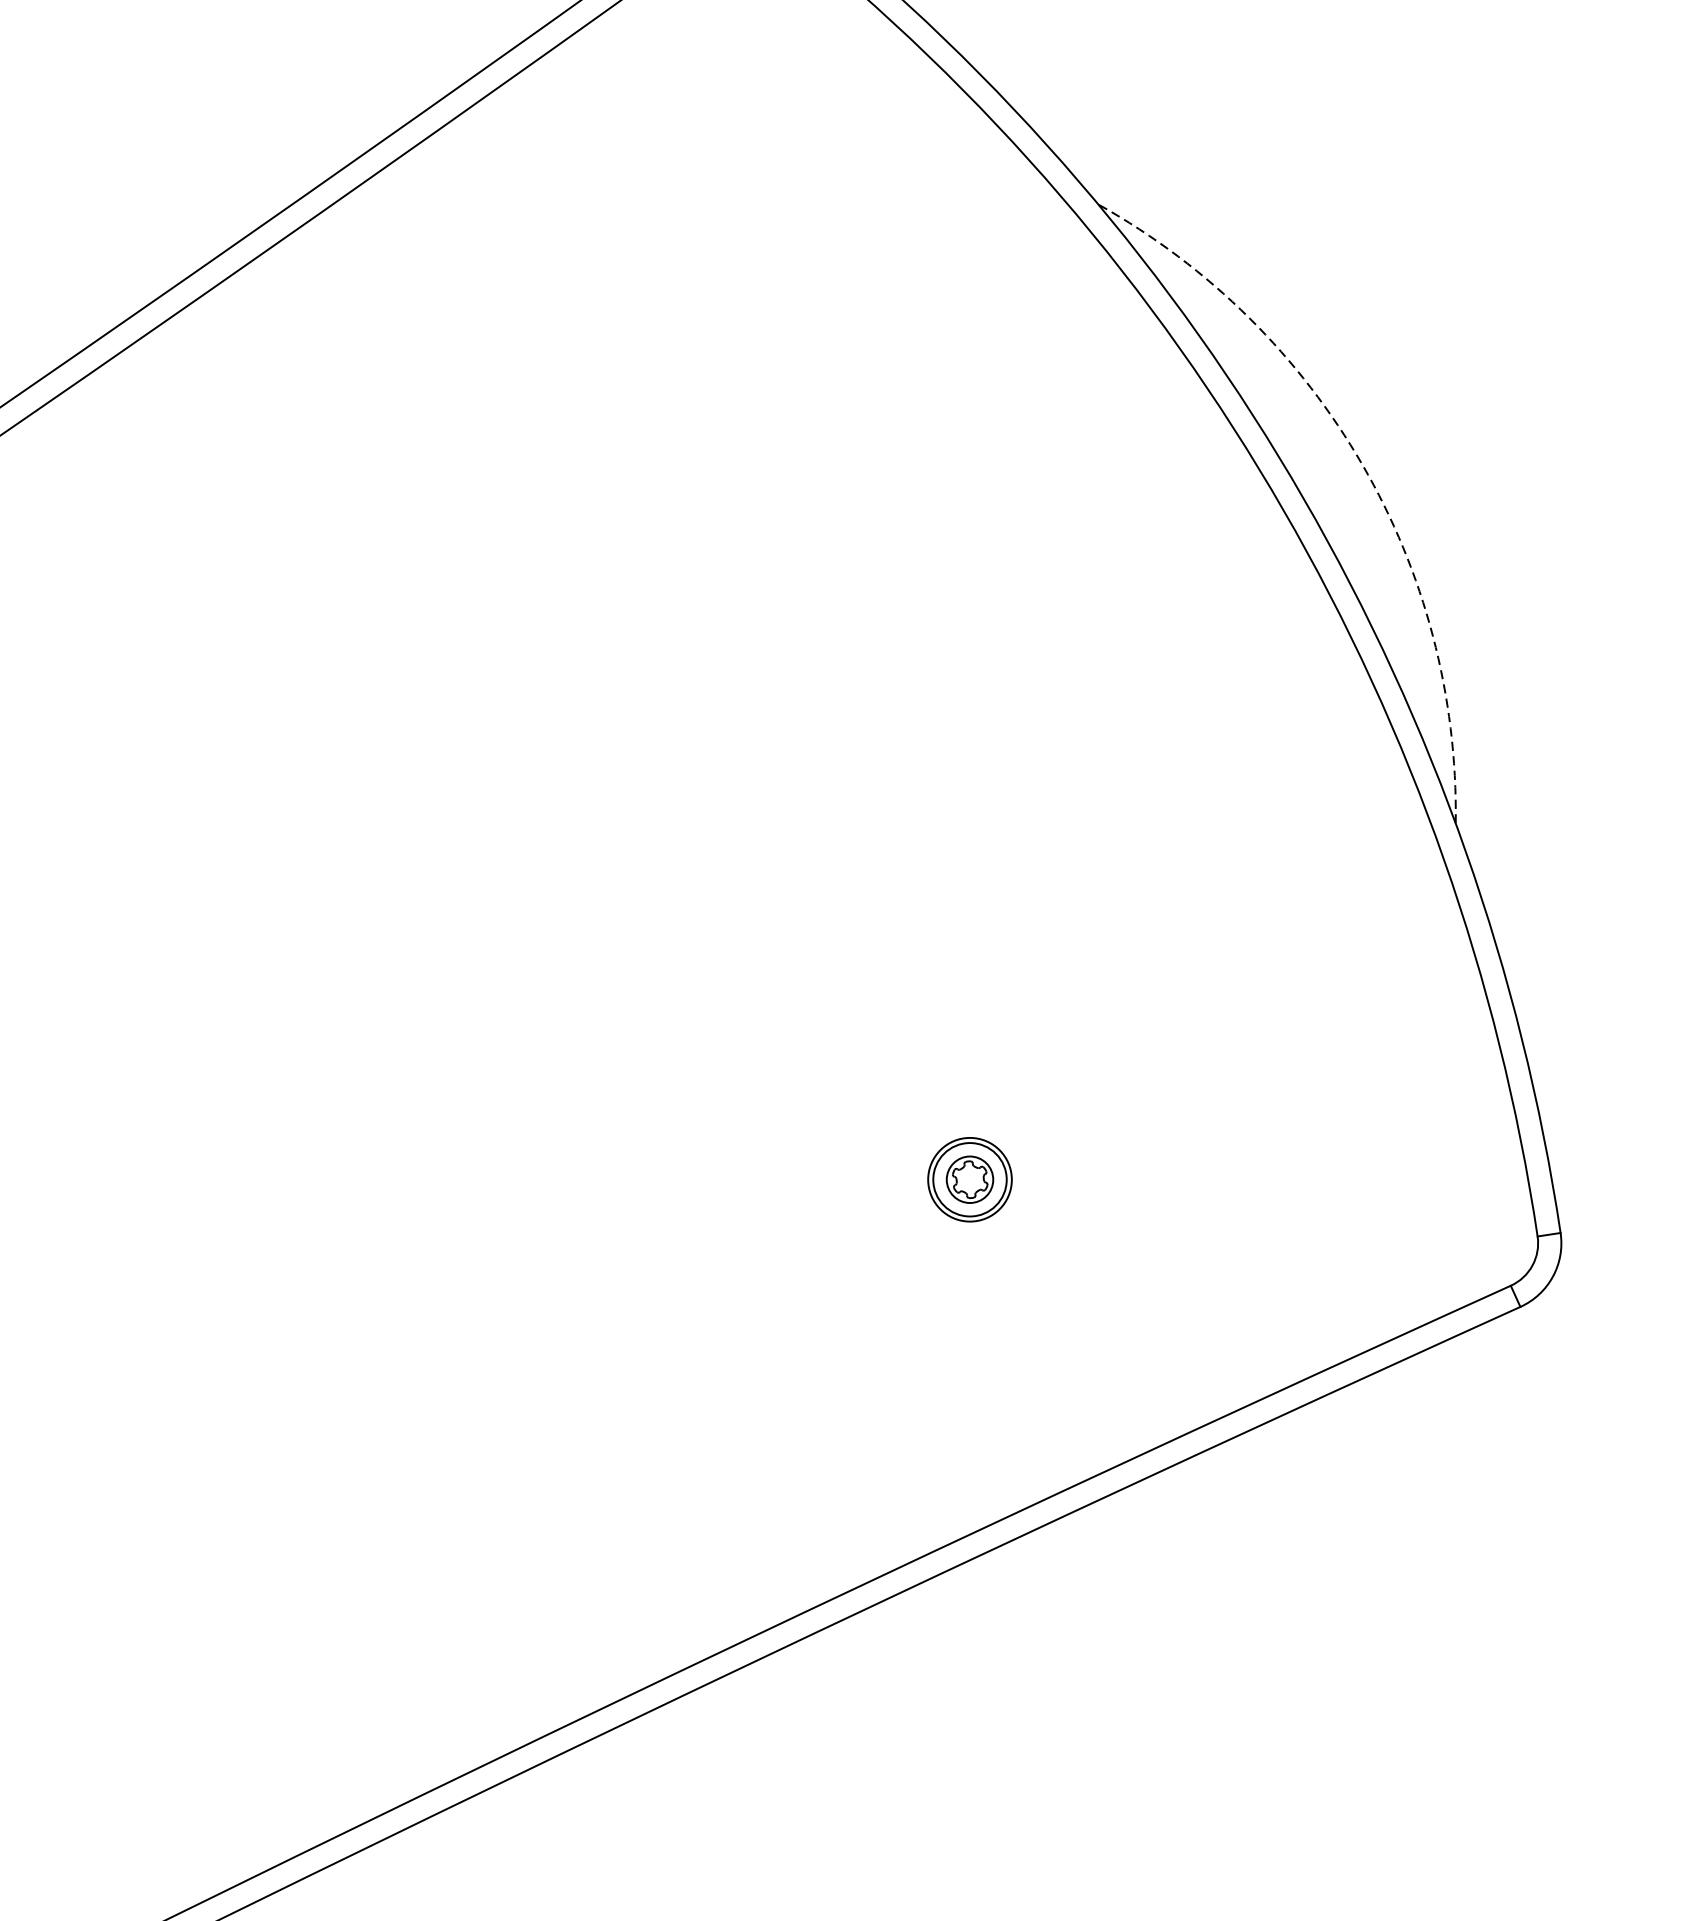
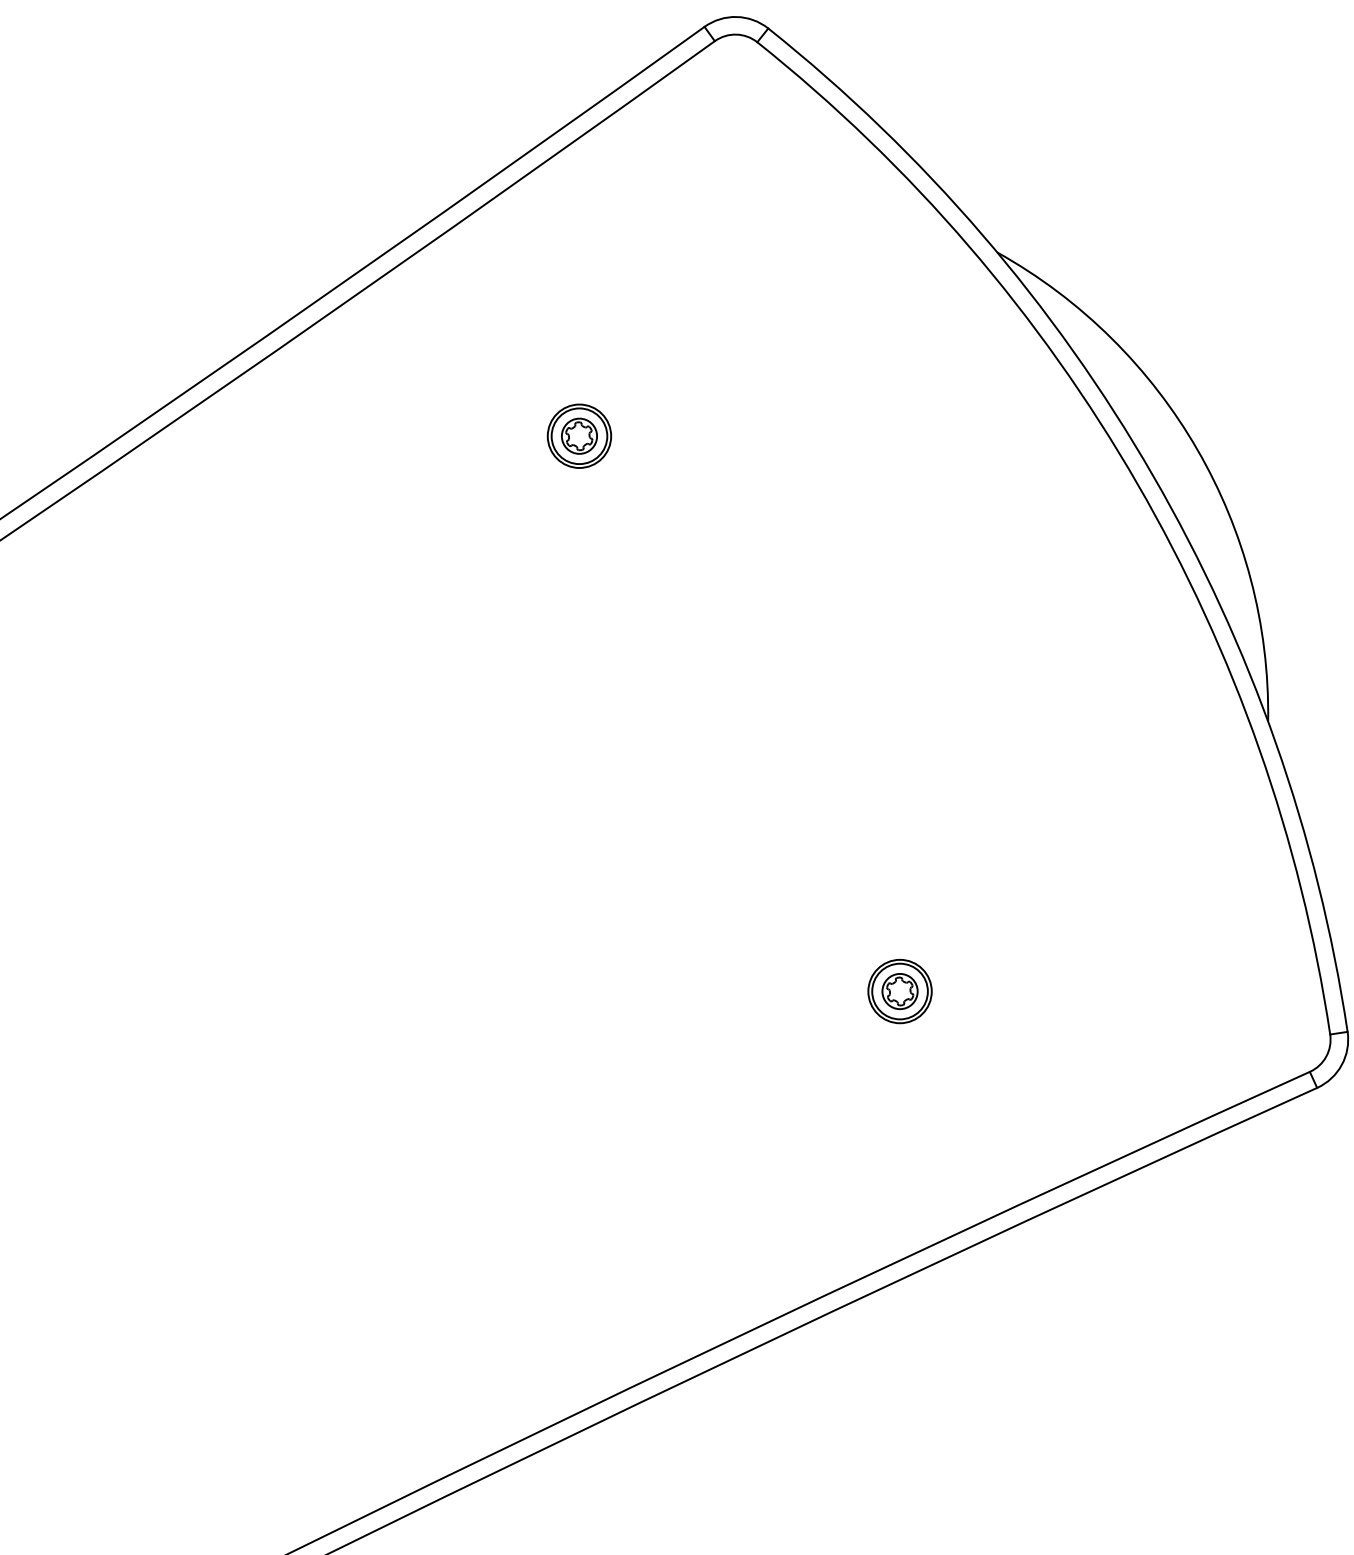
part: (546, 446) -> (579, 435), added
arc: (1362, 464) -> (1197, 449), dashed -> solid

